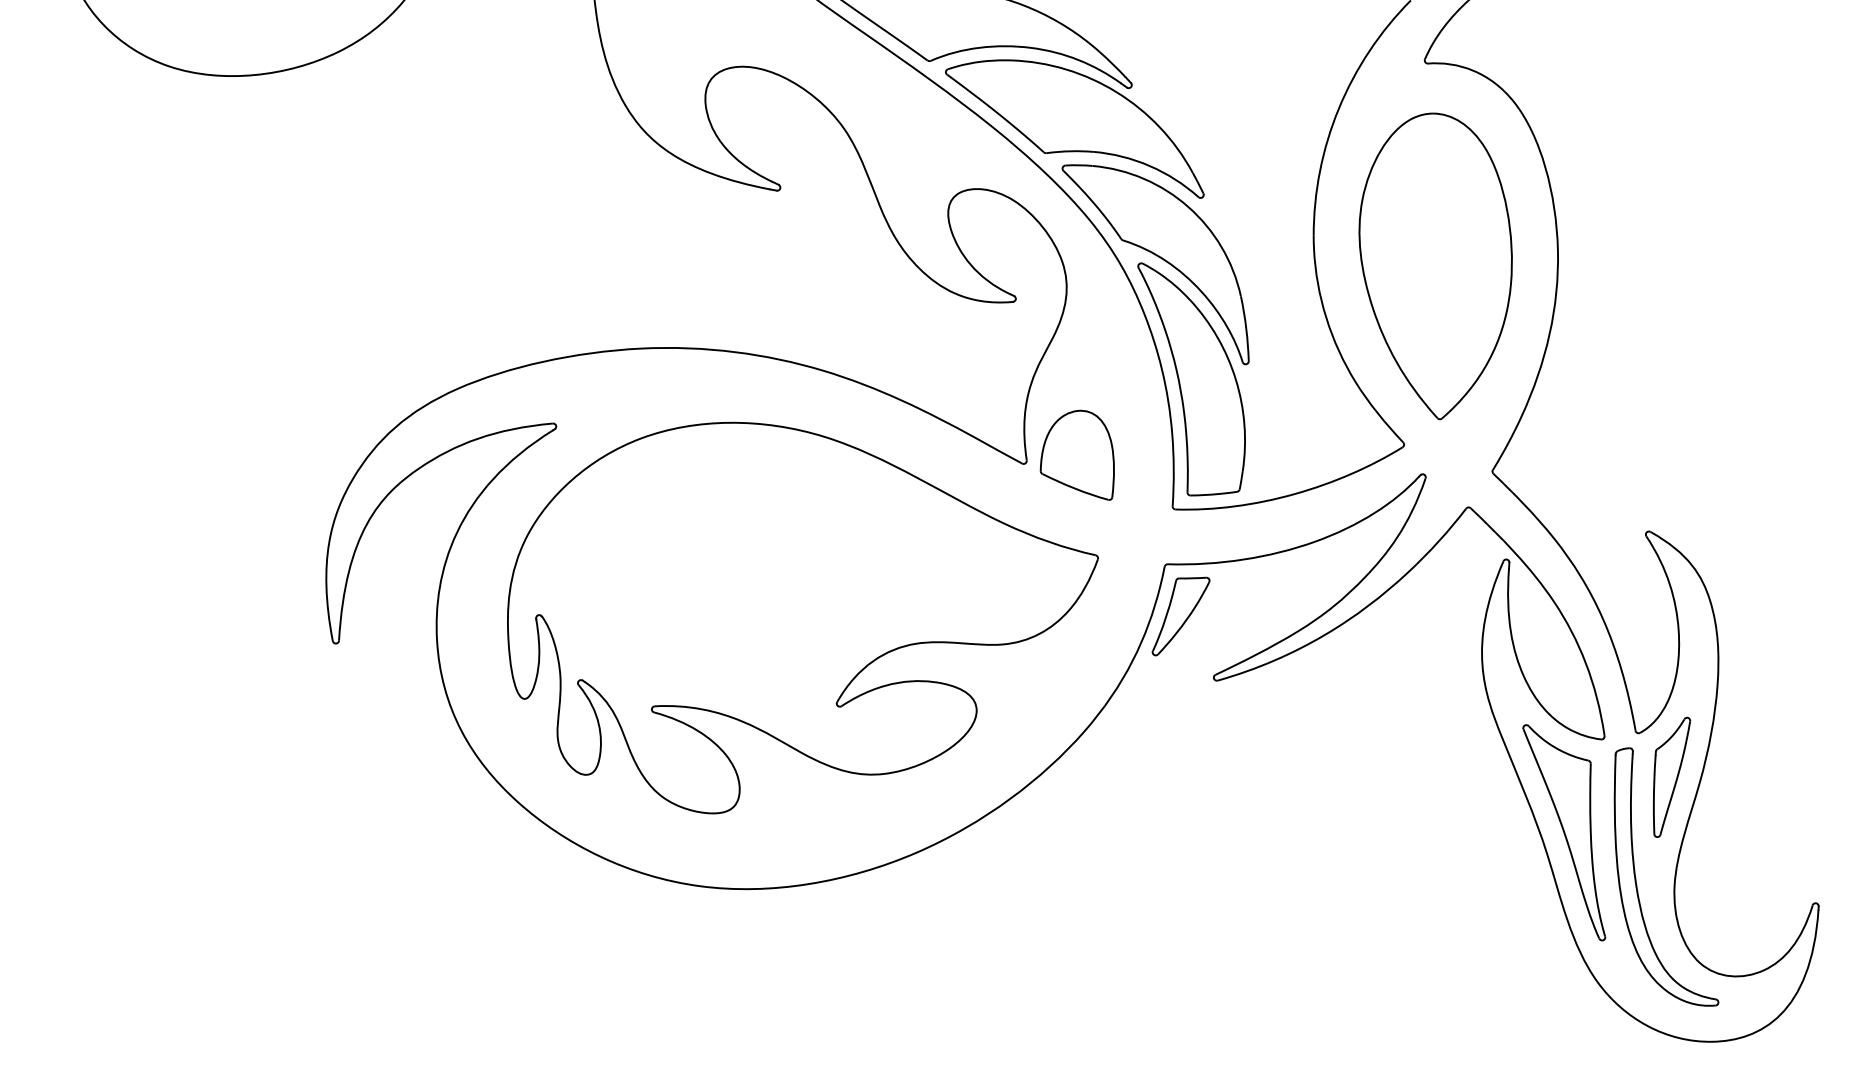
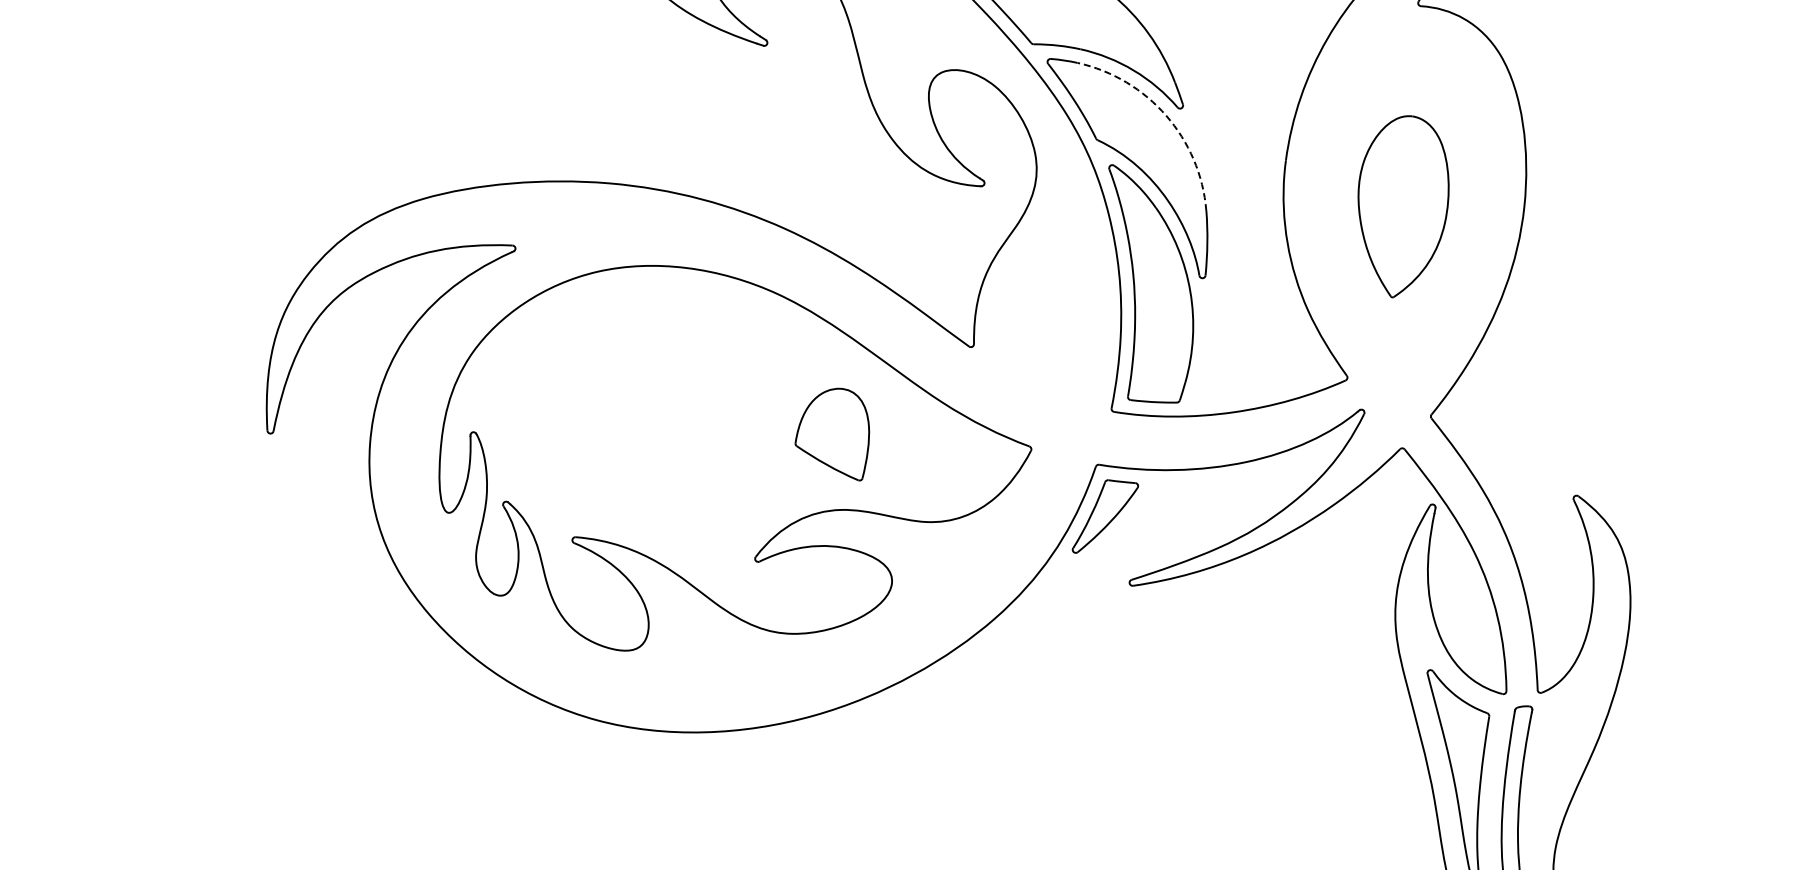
arc: (1188, 206) -> (1166, 115), solid -> dashed
part: (1435, 266) -> (1401, 206), size x0.6
part: (1076, 454) -> (832, 431), moved
part: (1672, 776) -> (1568, 739), removed

